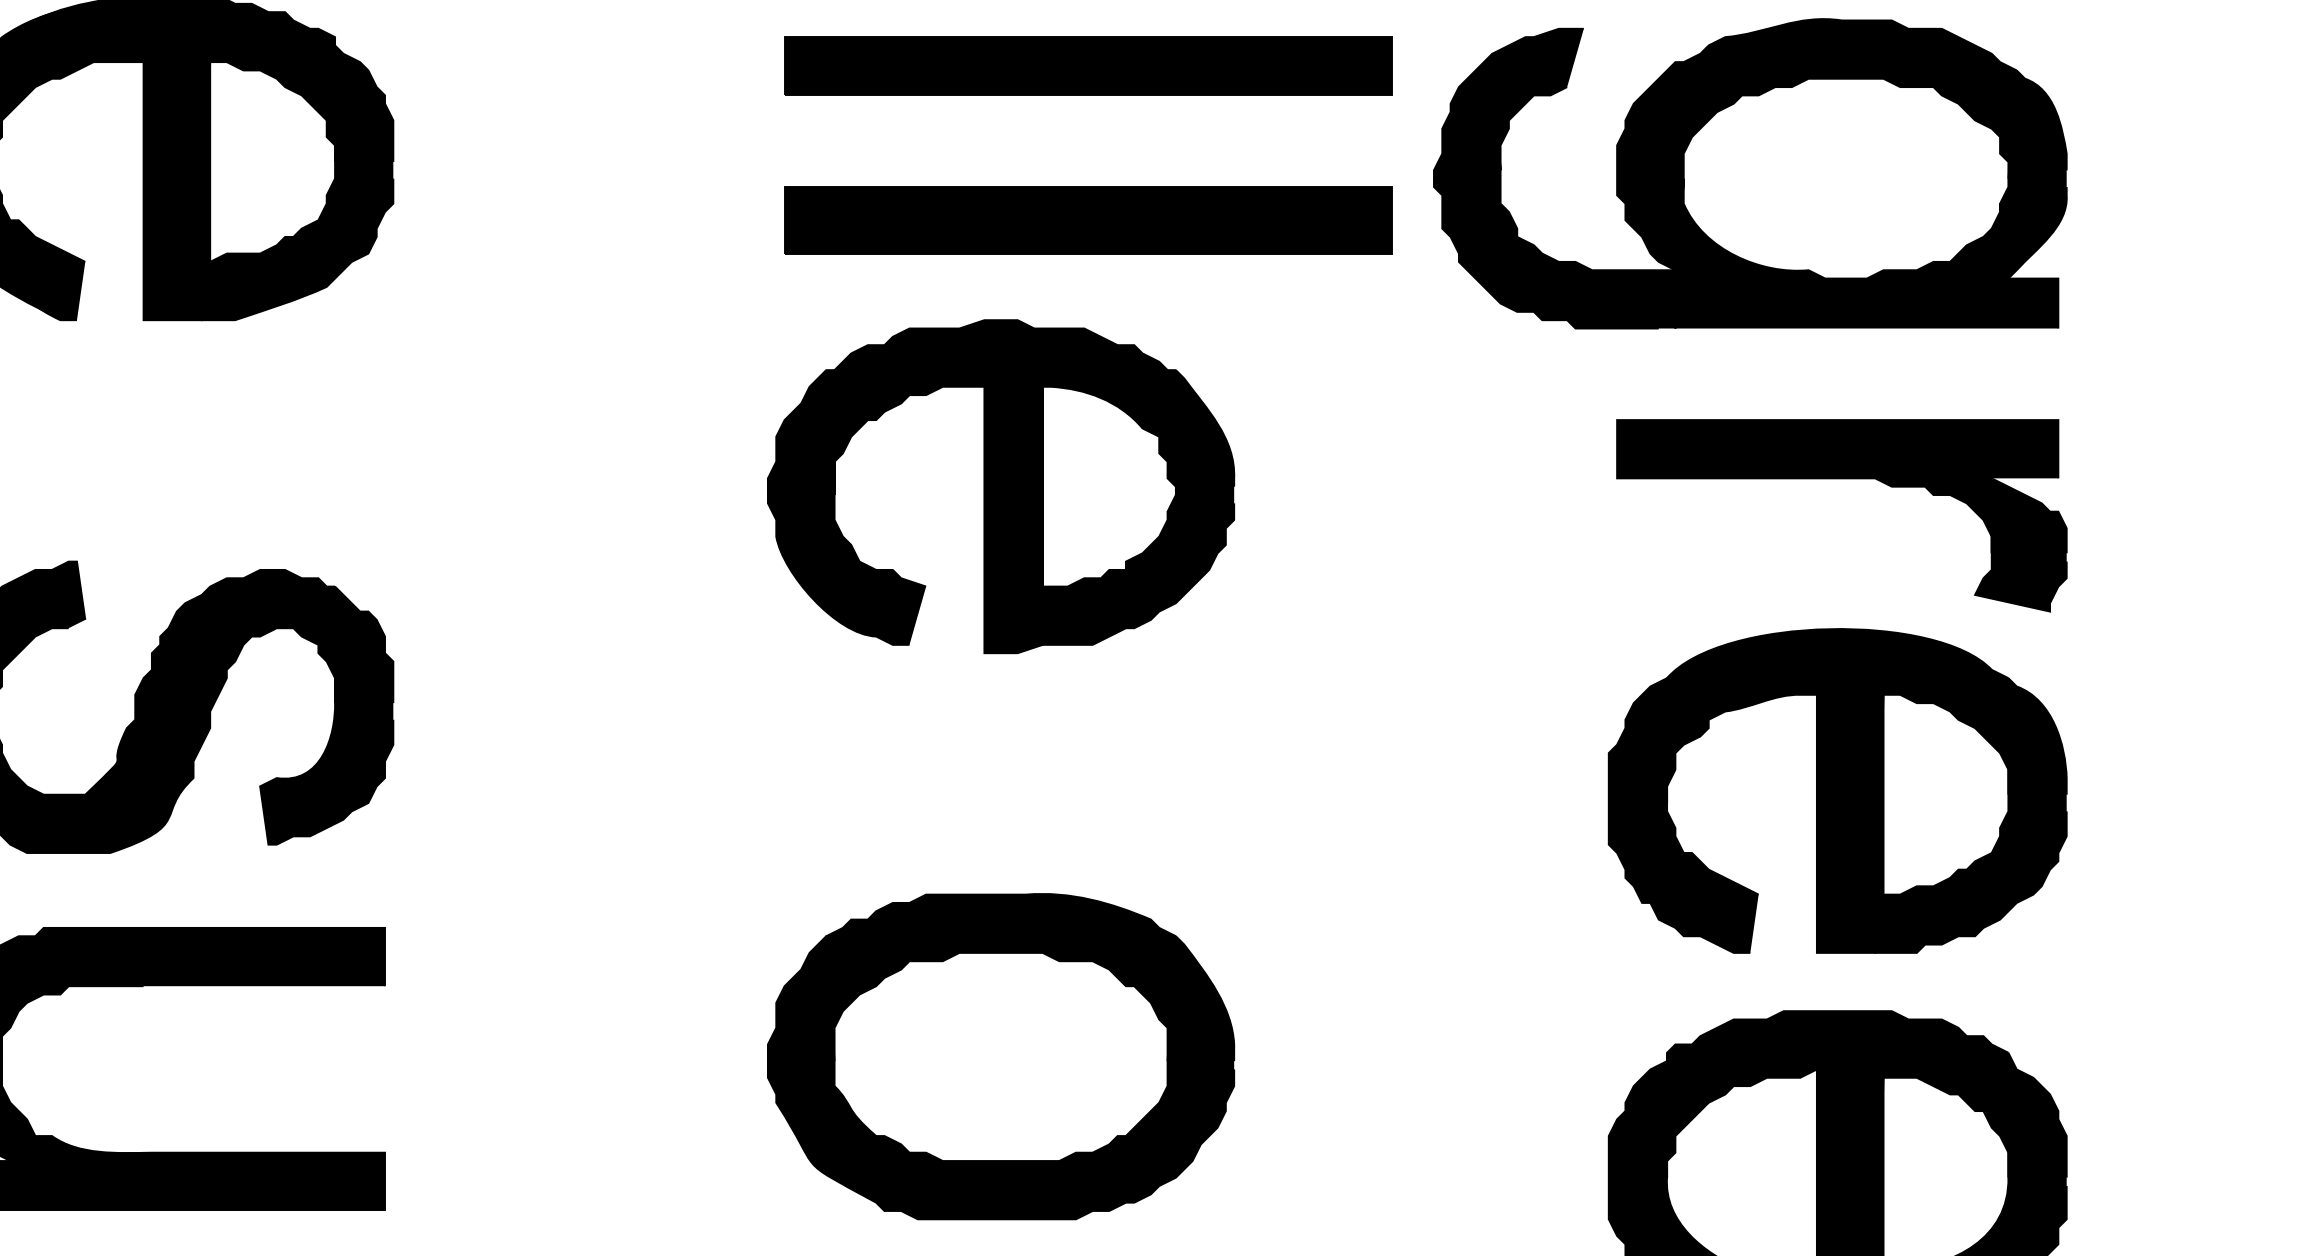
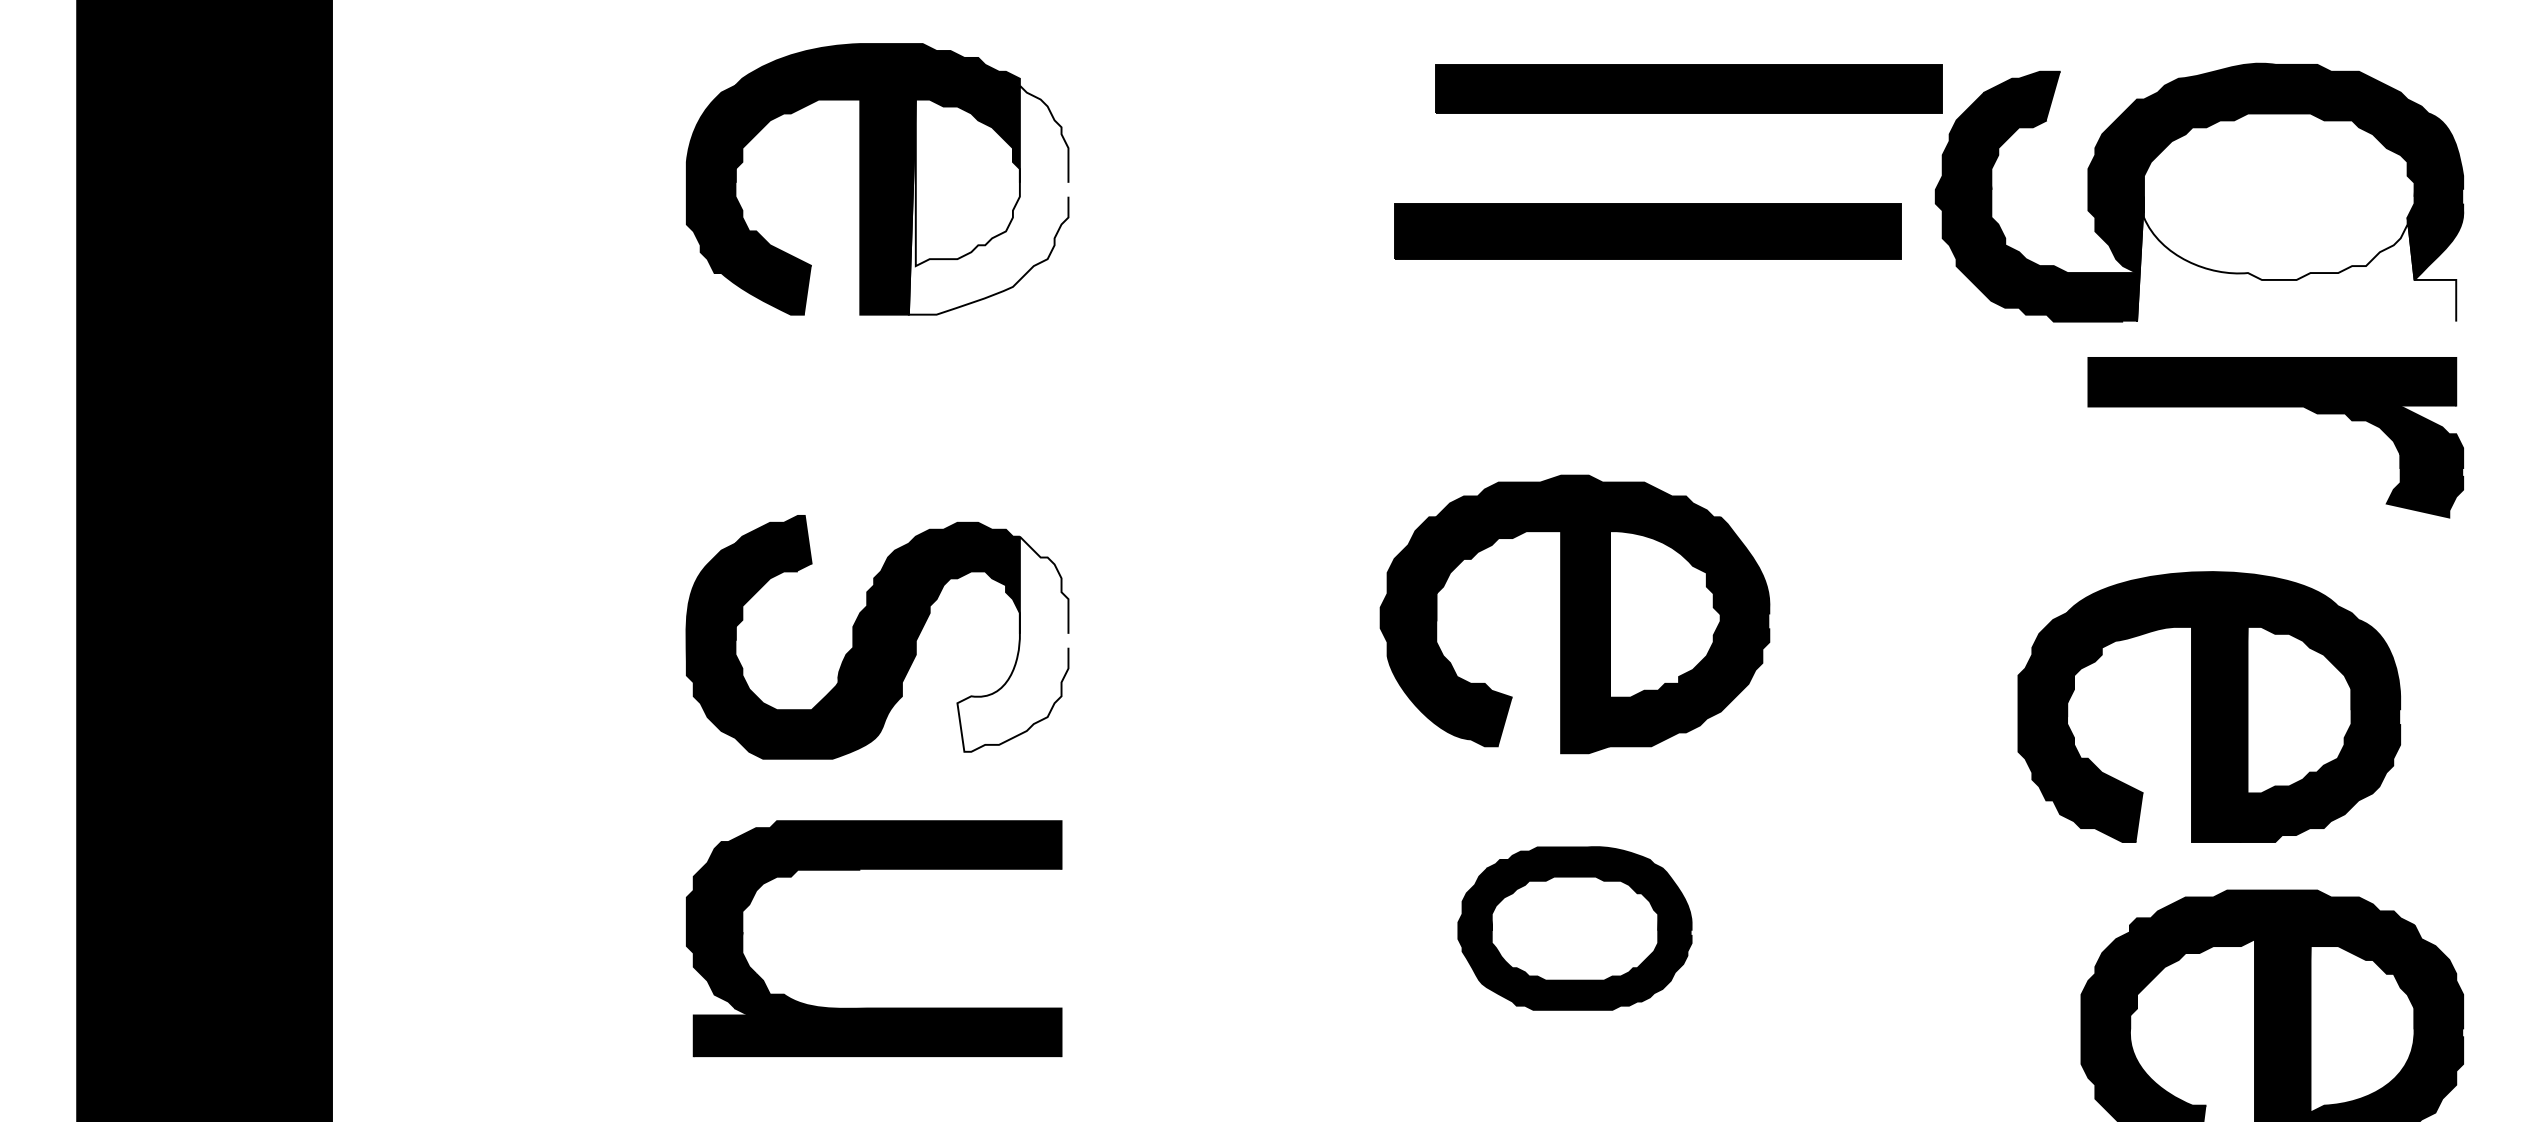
part: (1088, 65) -> (1688, 88), moved
fill: (297, 182) -> (988, 199), removed
fill: (1866, 252) -> (2296, 258), removed
part: (1841, 479) -> (2275, 407), moved
part: (1000, 486) -> (1574, 614), moved
fill: (326, 714) -> (1012, 643), removed
part: (1836, 790) -> (2208, 706), moved
part: (1000, 1056) -> (1574, 928), size x0.6

